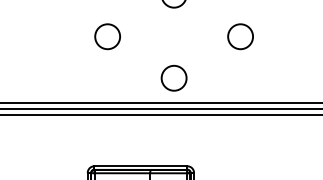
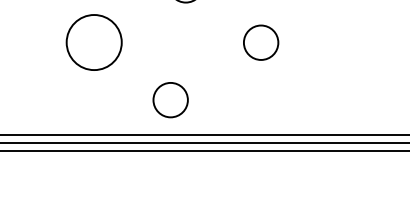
circle: (107, 36) -> (93, 42), size x1.6
circle: (240, 36) -> (261, 42), moved
circle: (173, 77) -> (169, 99), moved

